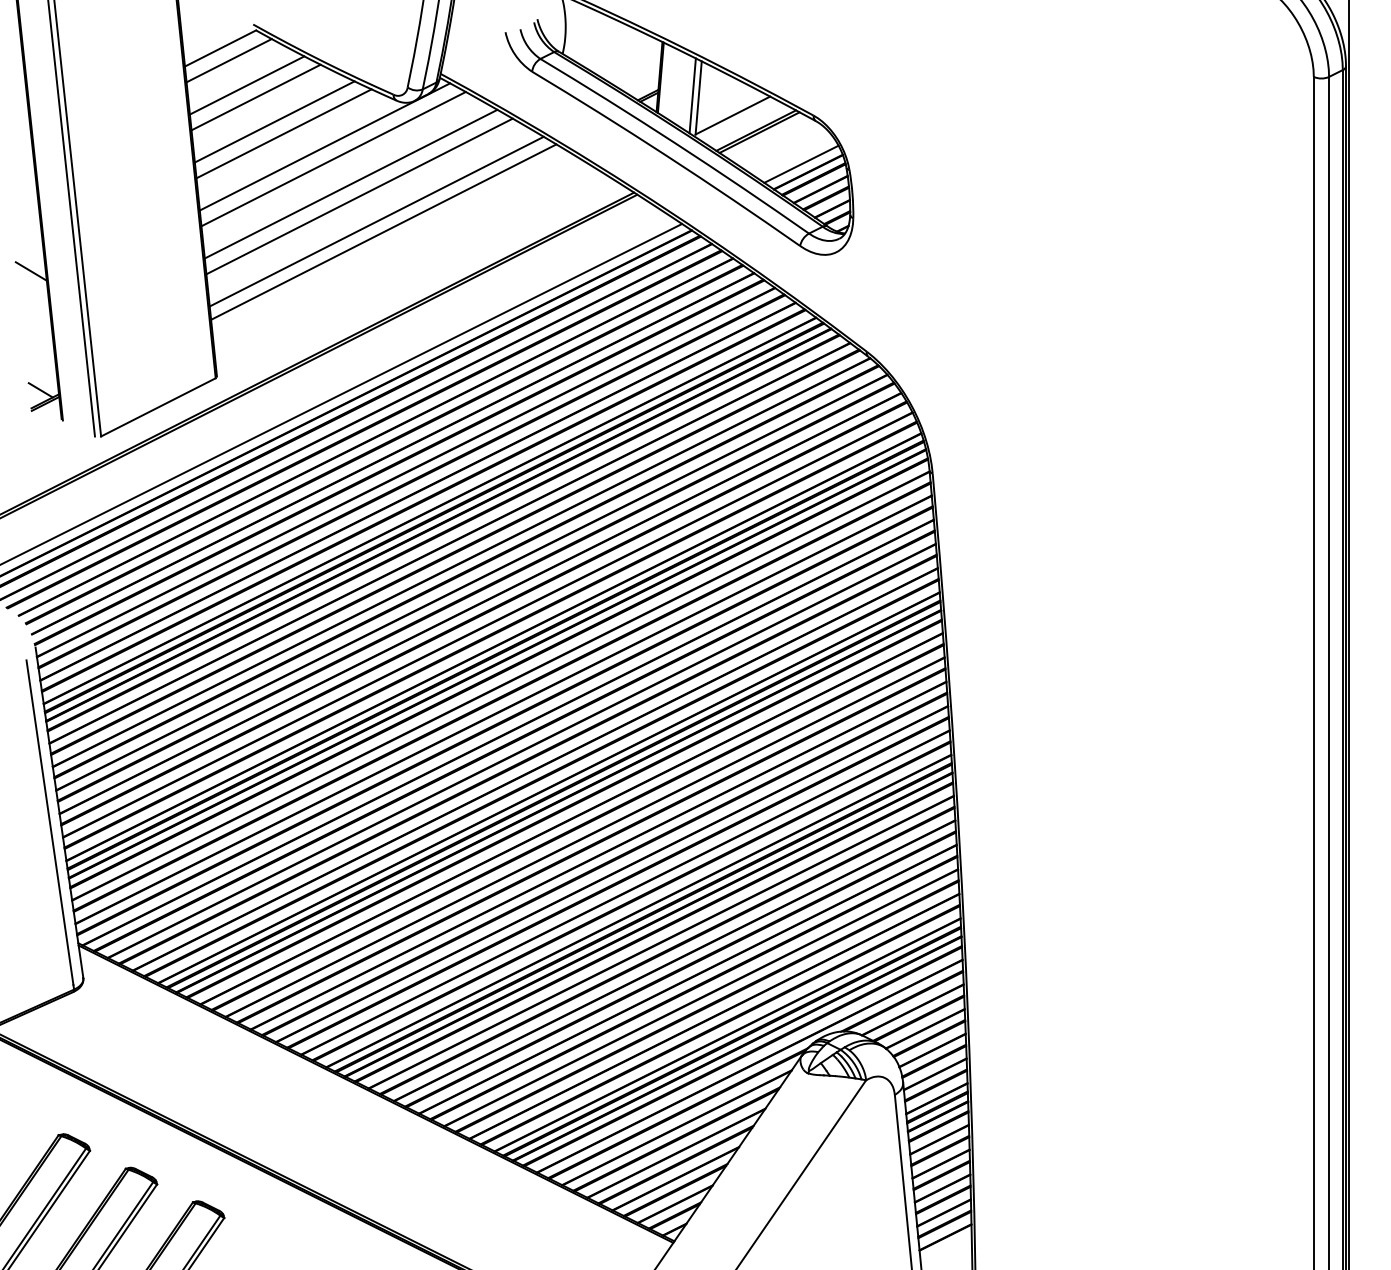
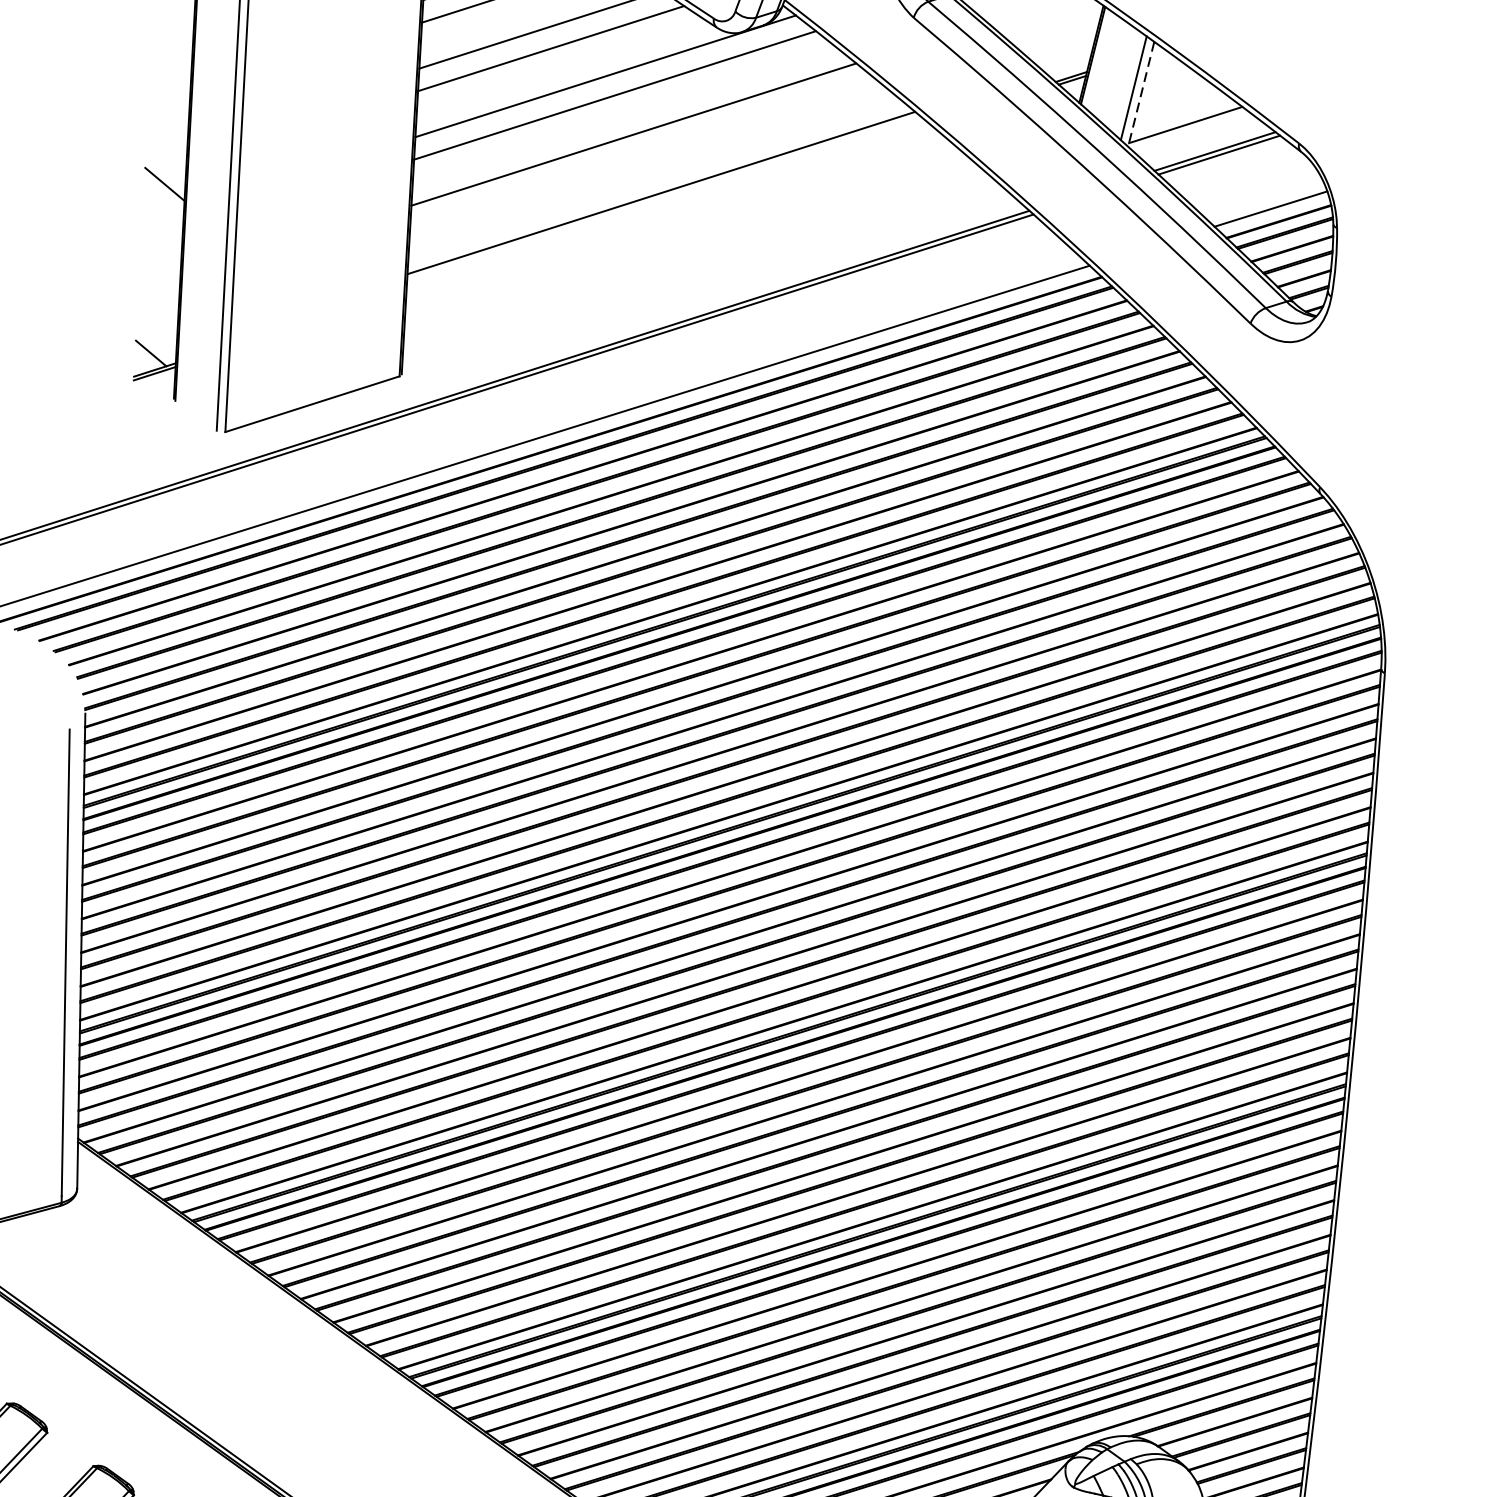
line: (698, 97) -> (1141, 91), solid -> dashed
line: (359, 196) -> (642, 153), removed
line: (383, 231) -> (668, 208), removed

